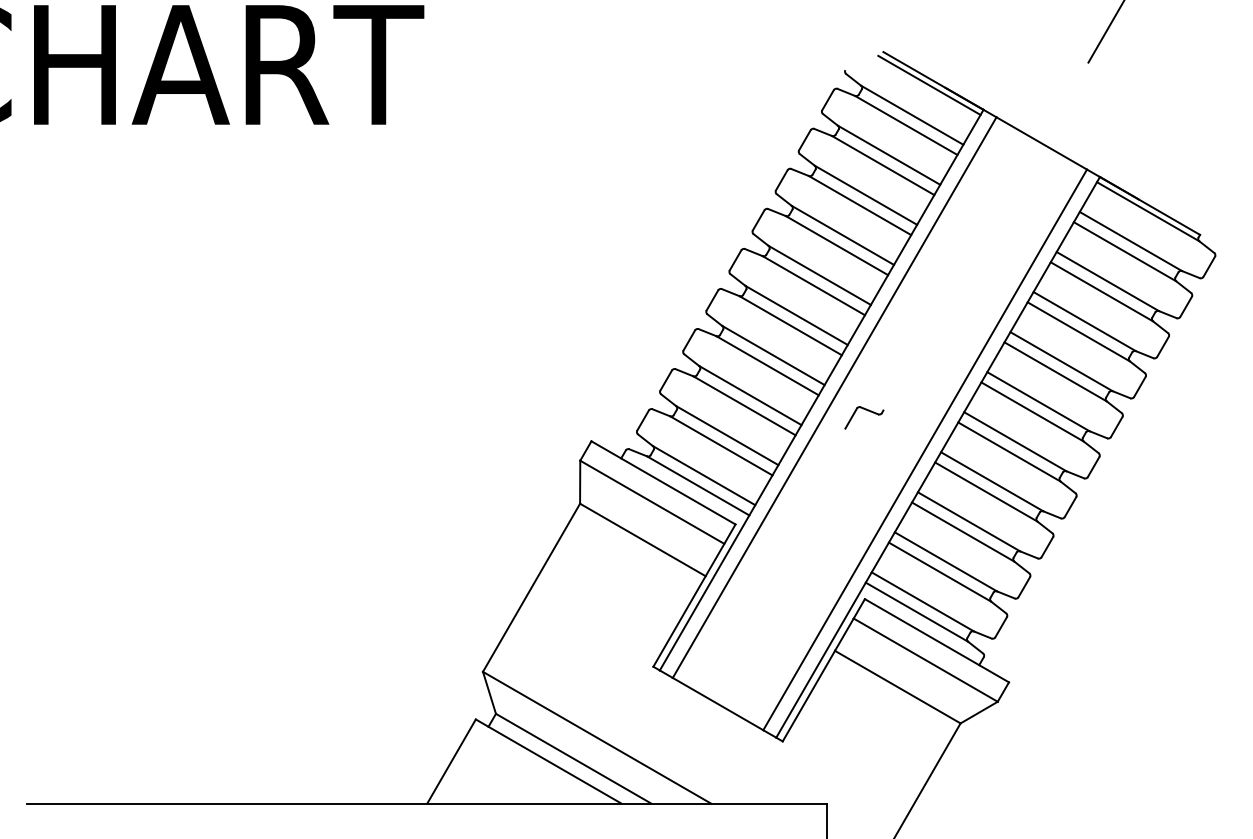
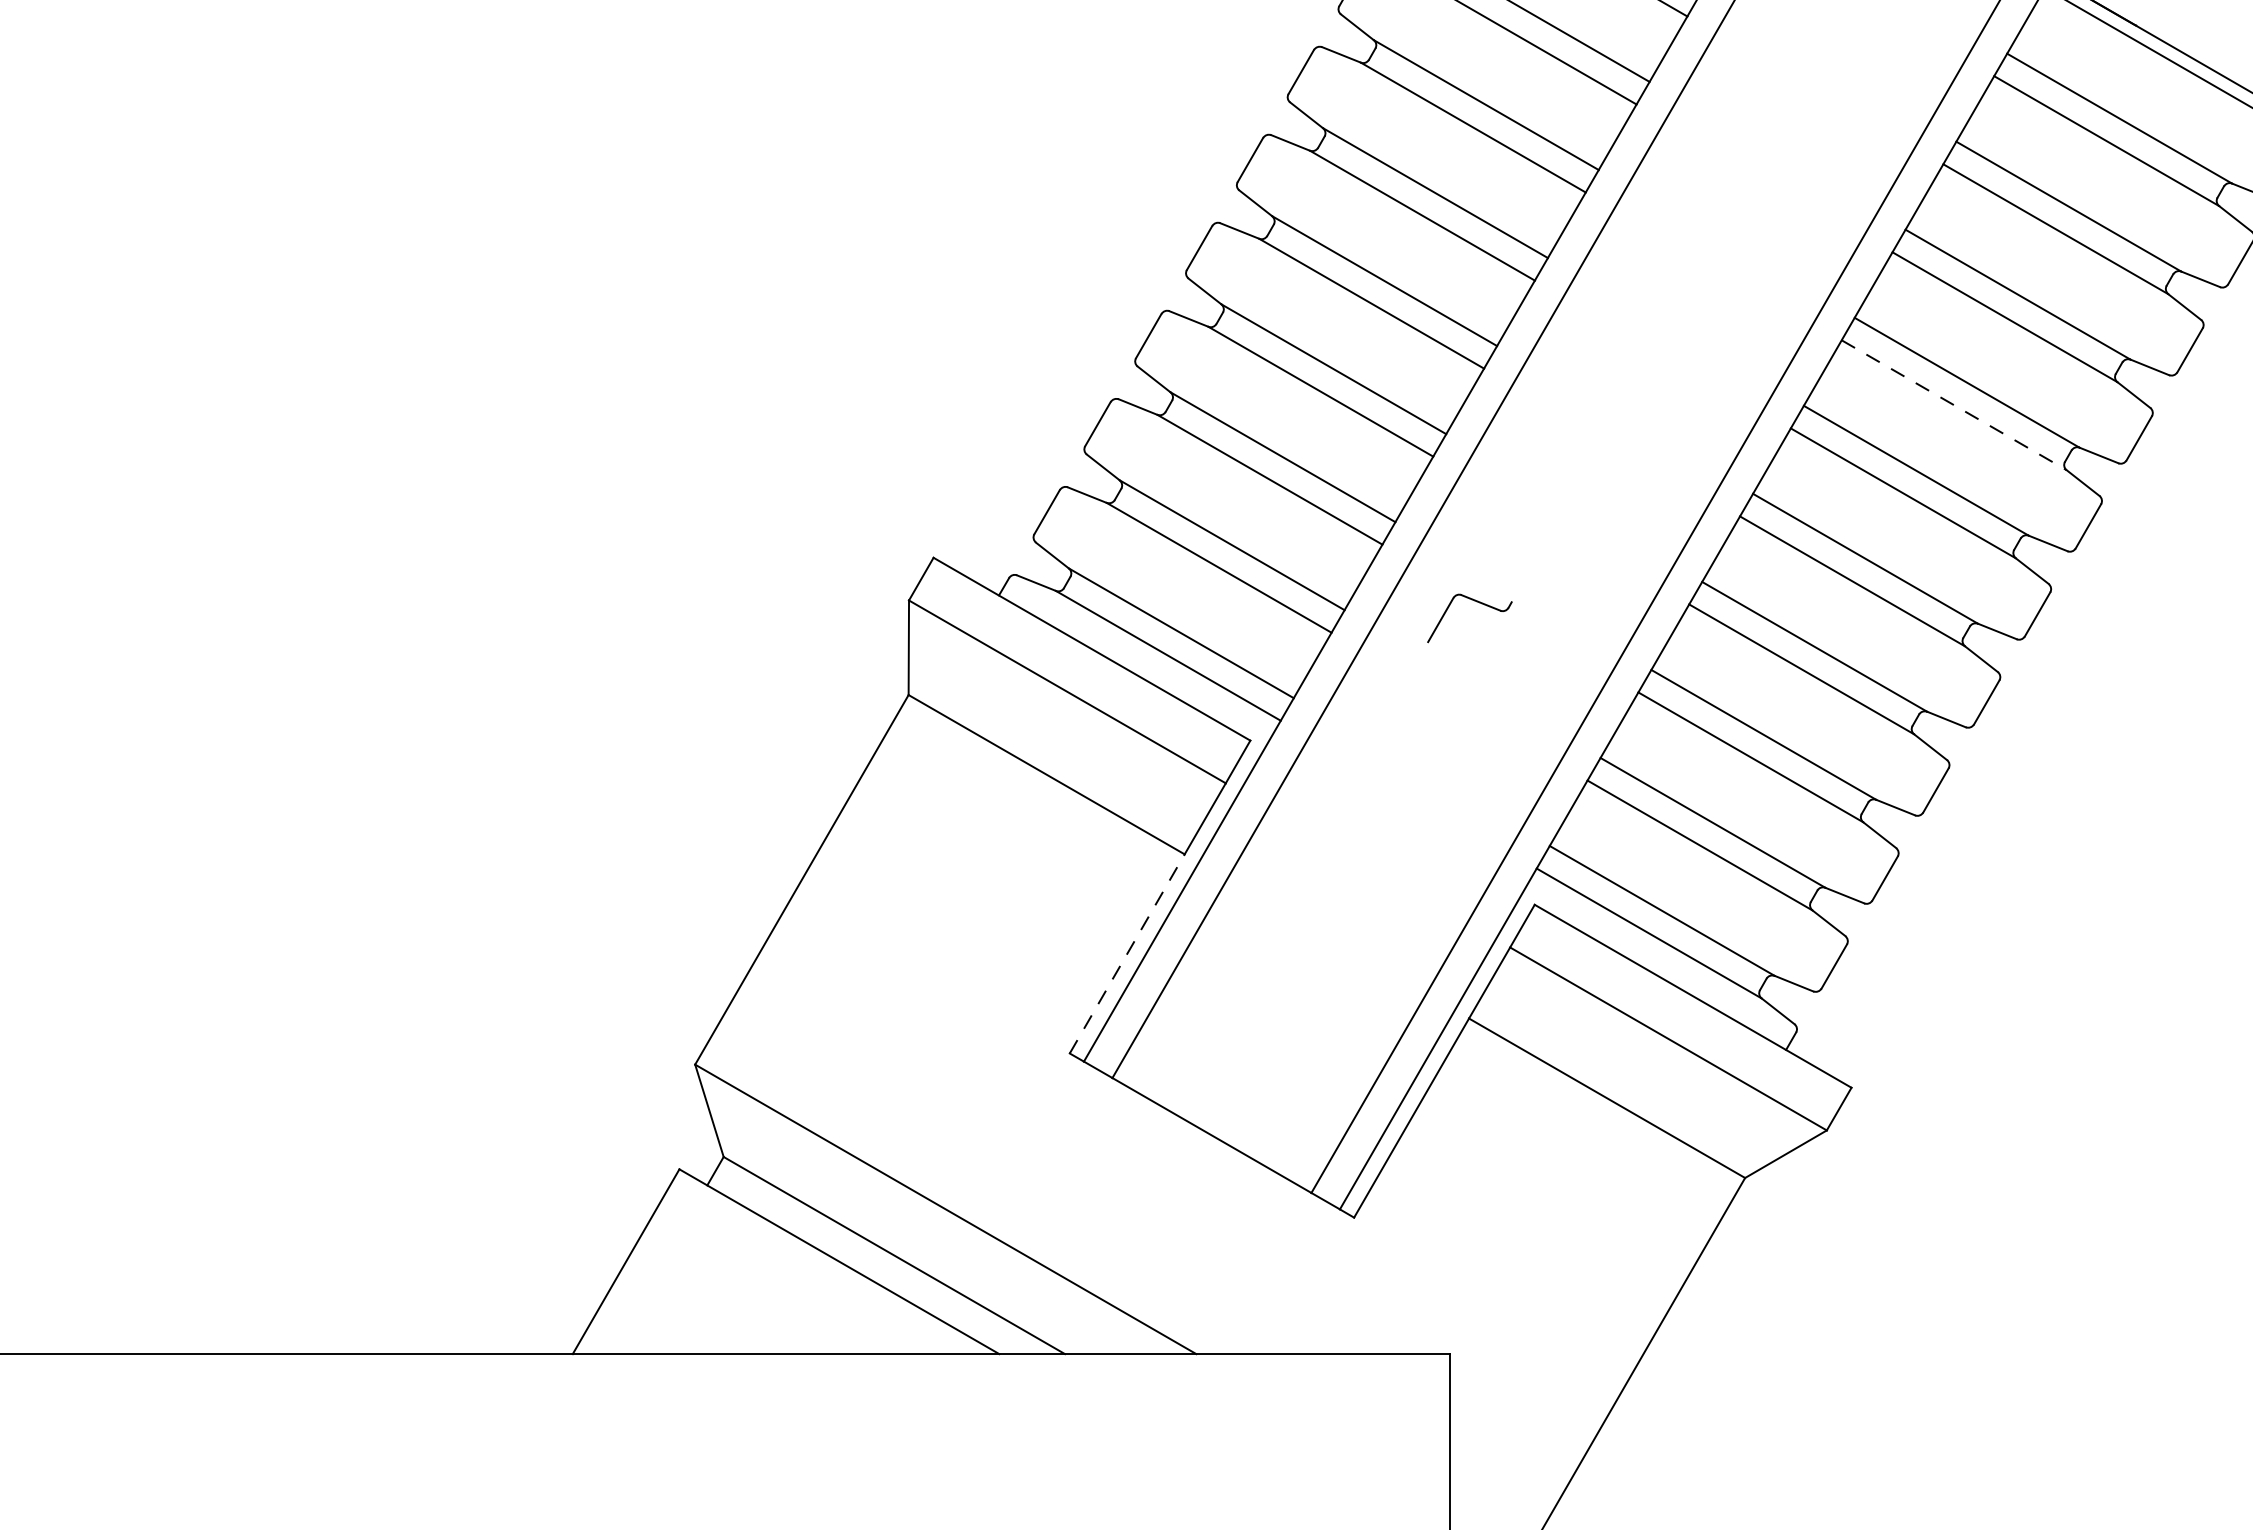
line: (1056, 372) -> (1955, 406), solid -> dashed
part: (865, 410) -> (1472, 602), moved
line: (679, 621) -> (1127, 953), solid -> dashed

